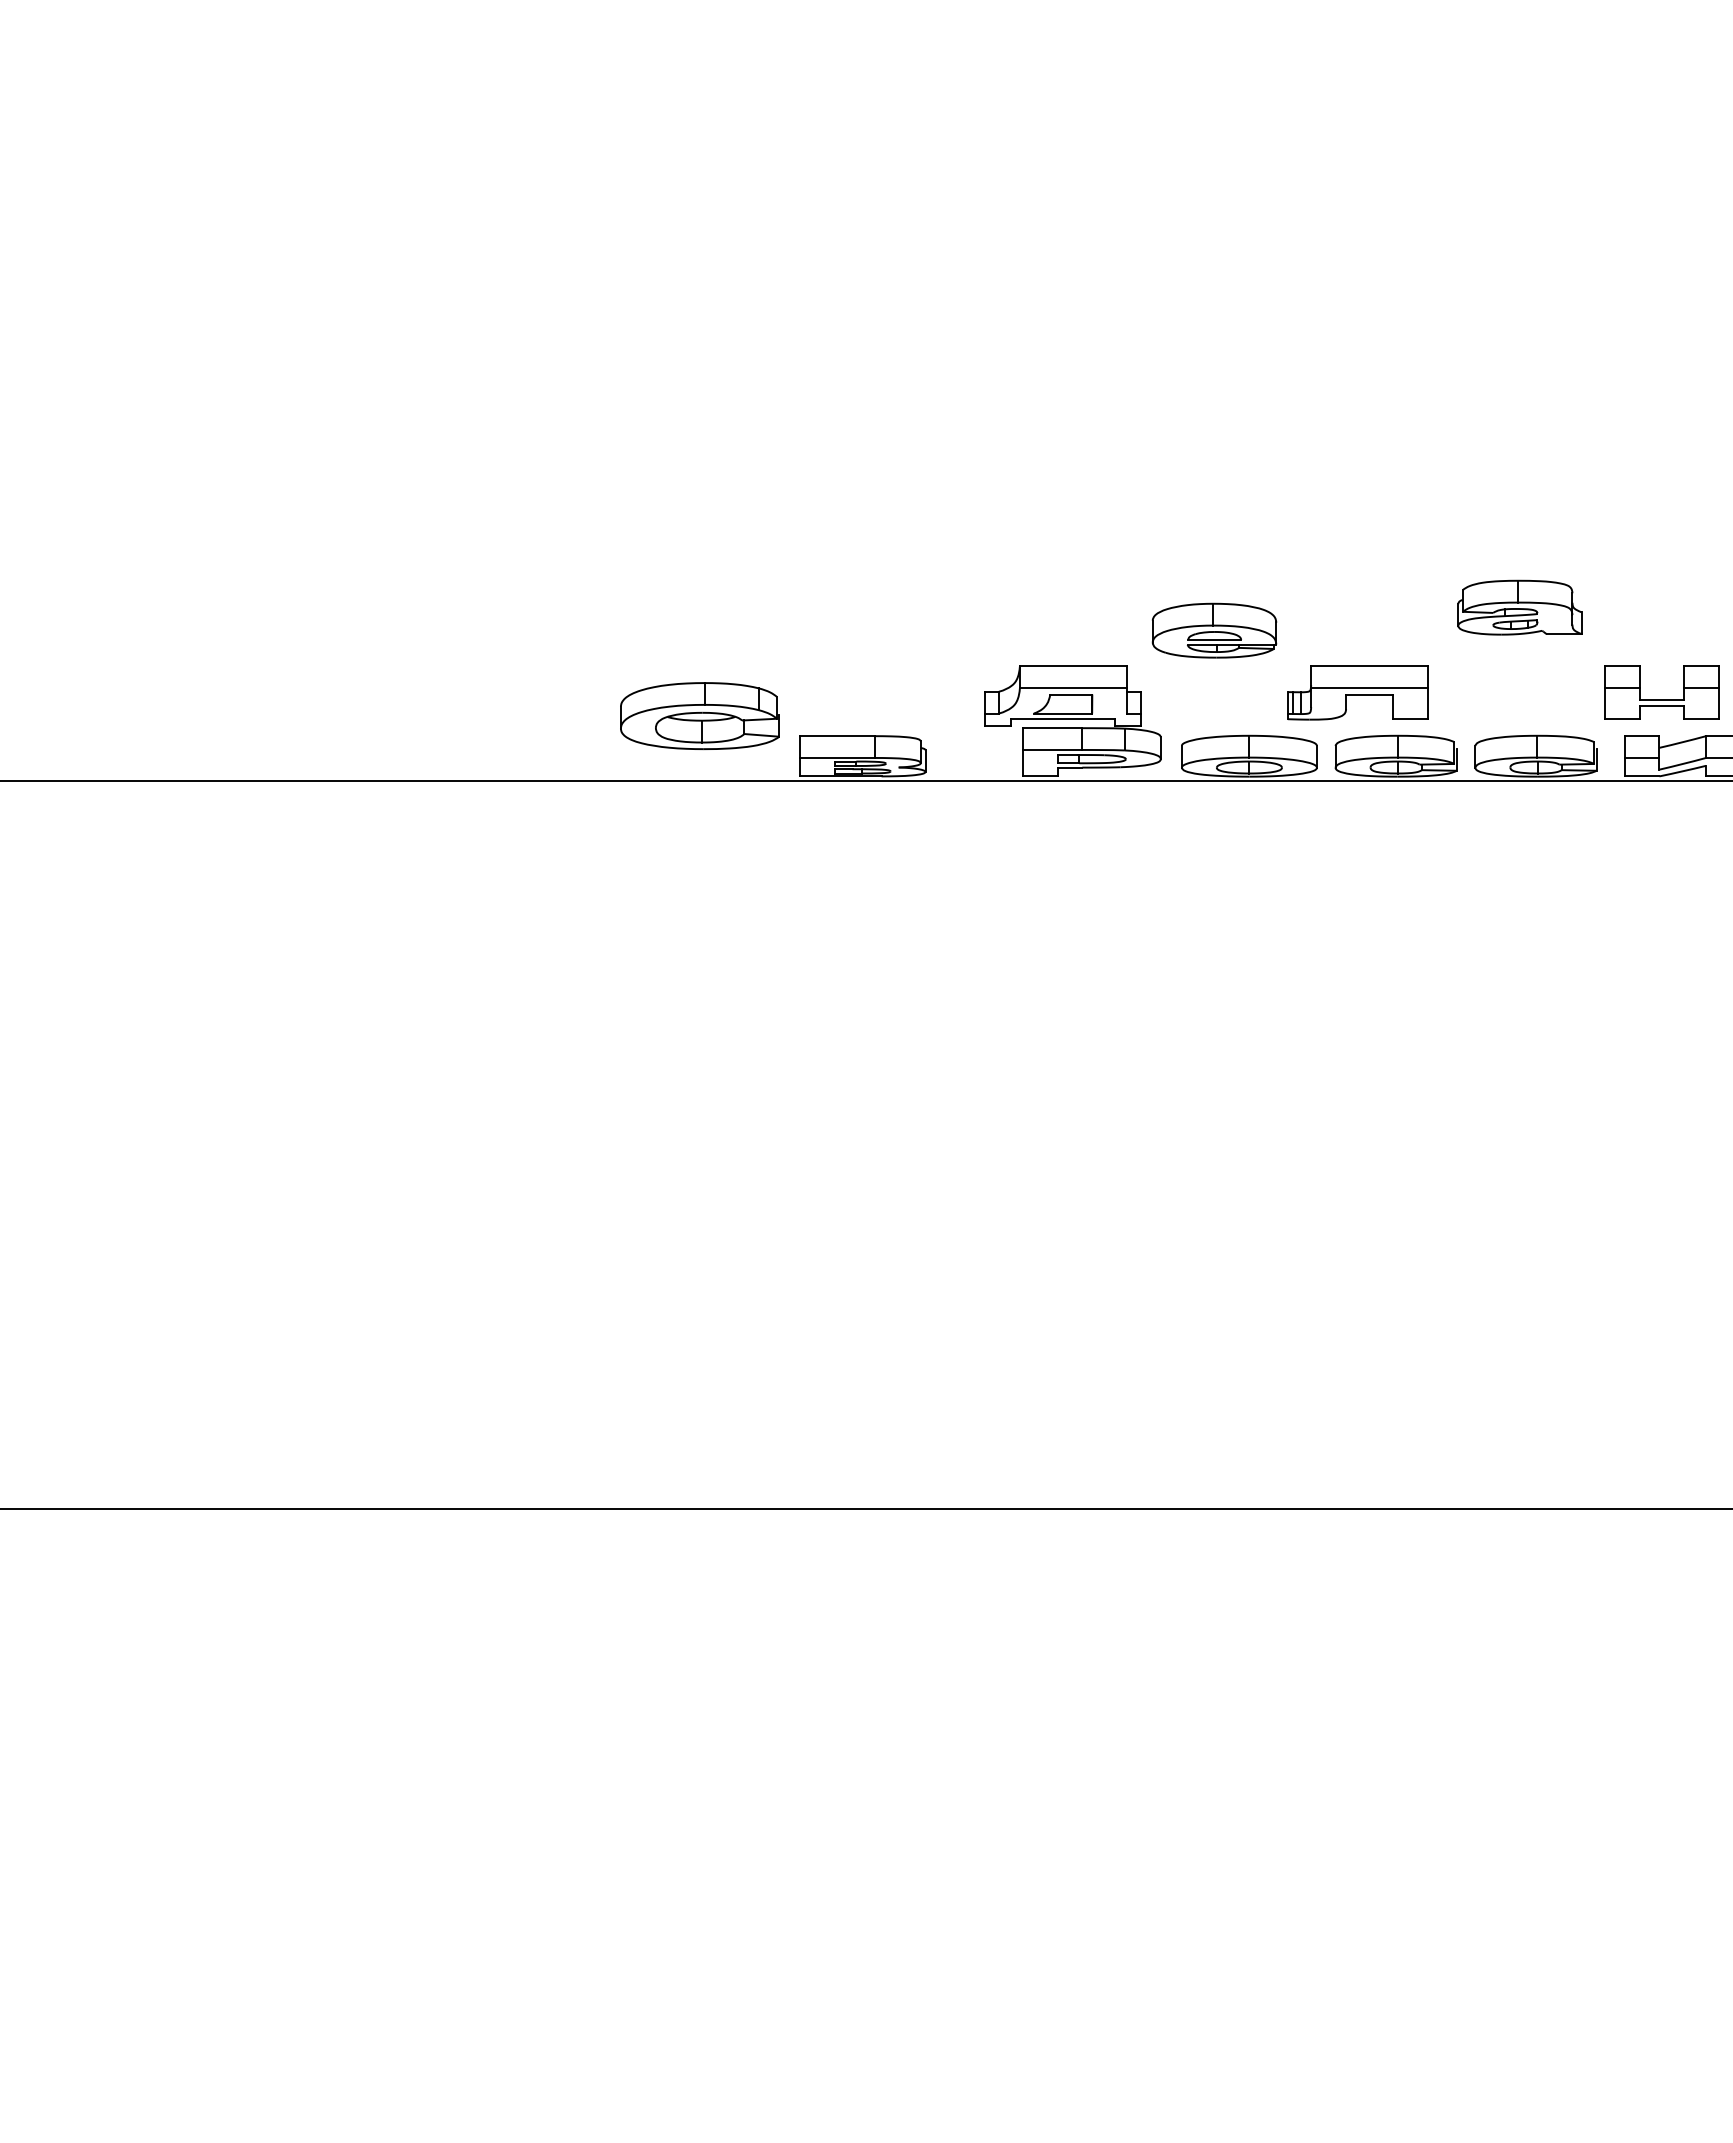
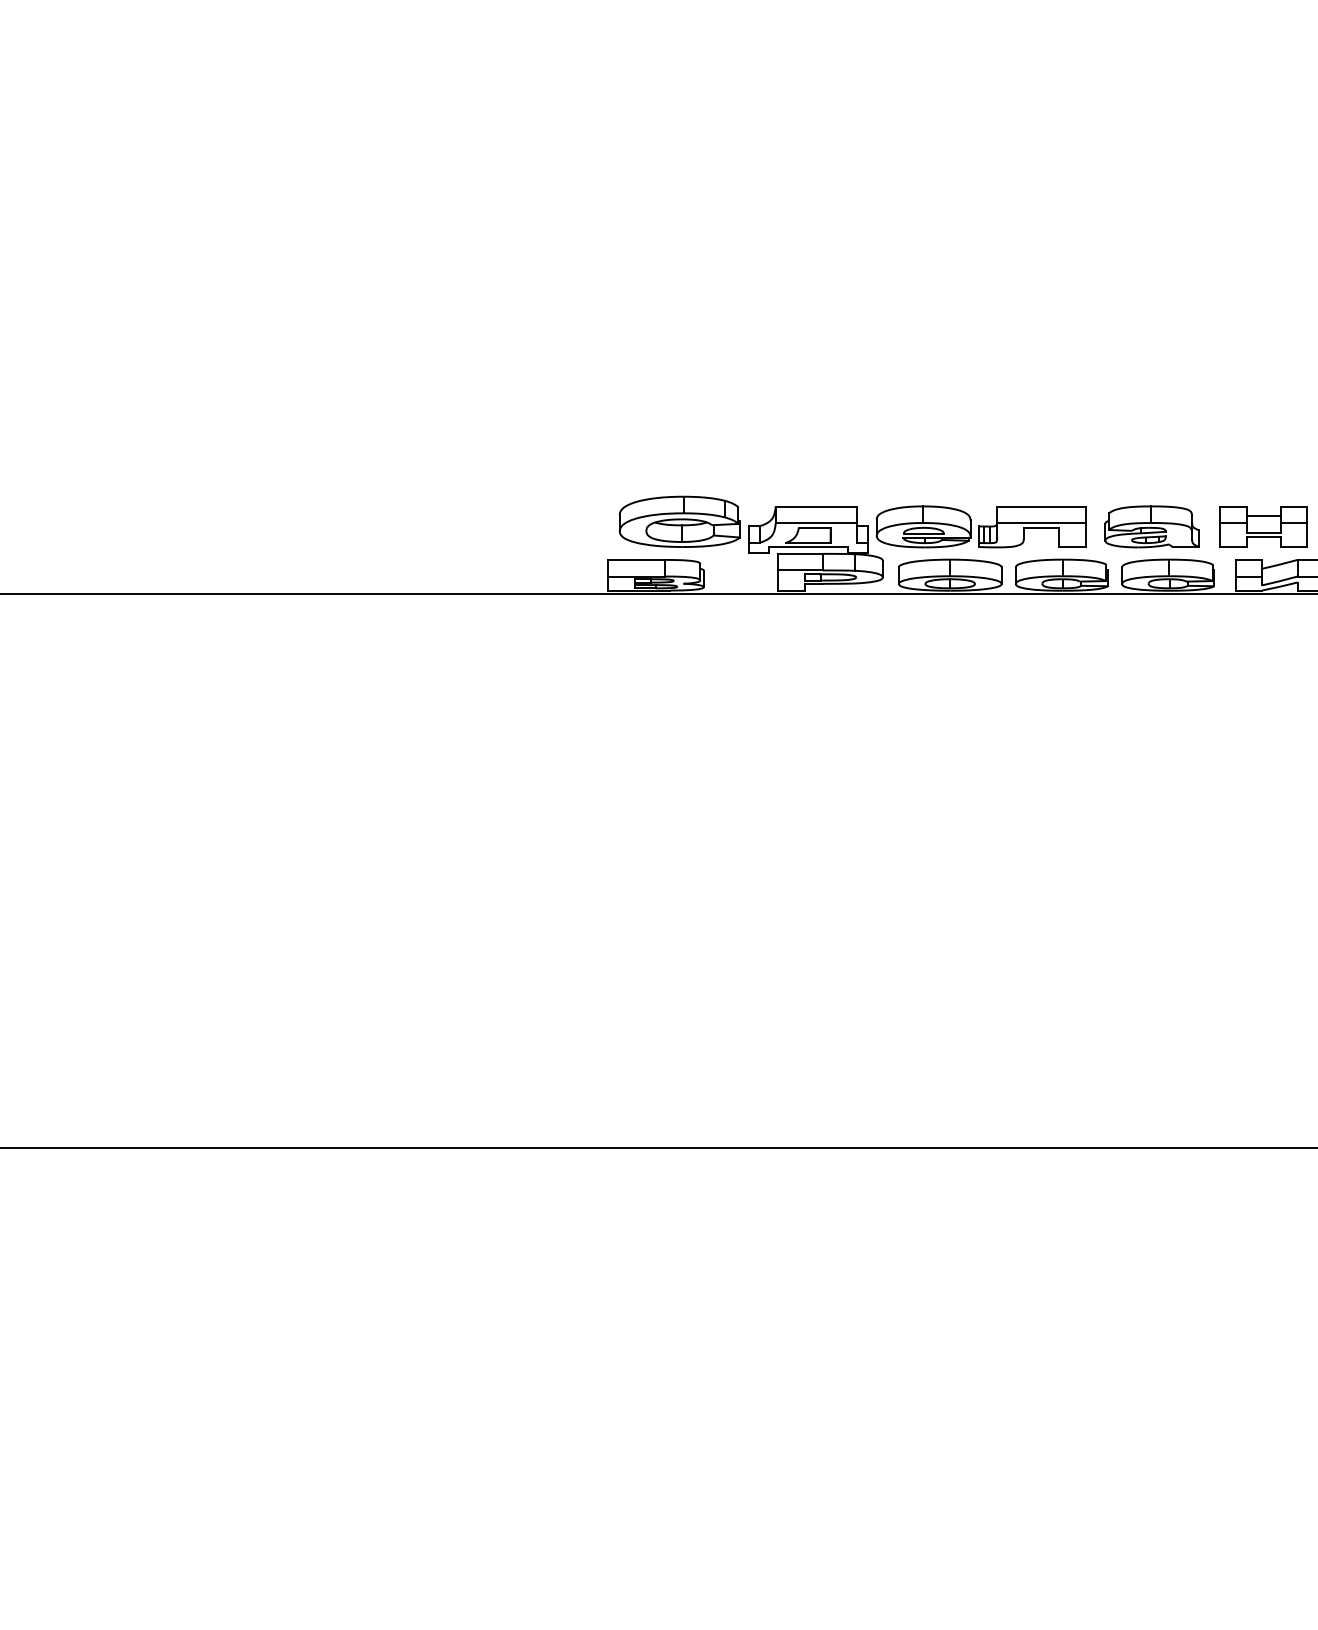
part: (1519, 607) -> (1151, 526), moved
part: (1214, 630) -> (923, 526), moved
line: (1661, 678) -> (1263, 516), added
part: (699, 715) -> (679, 521), moved

